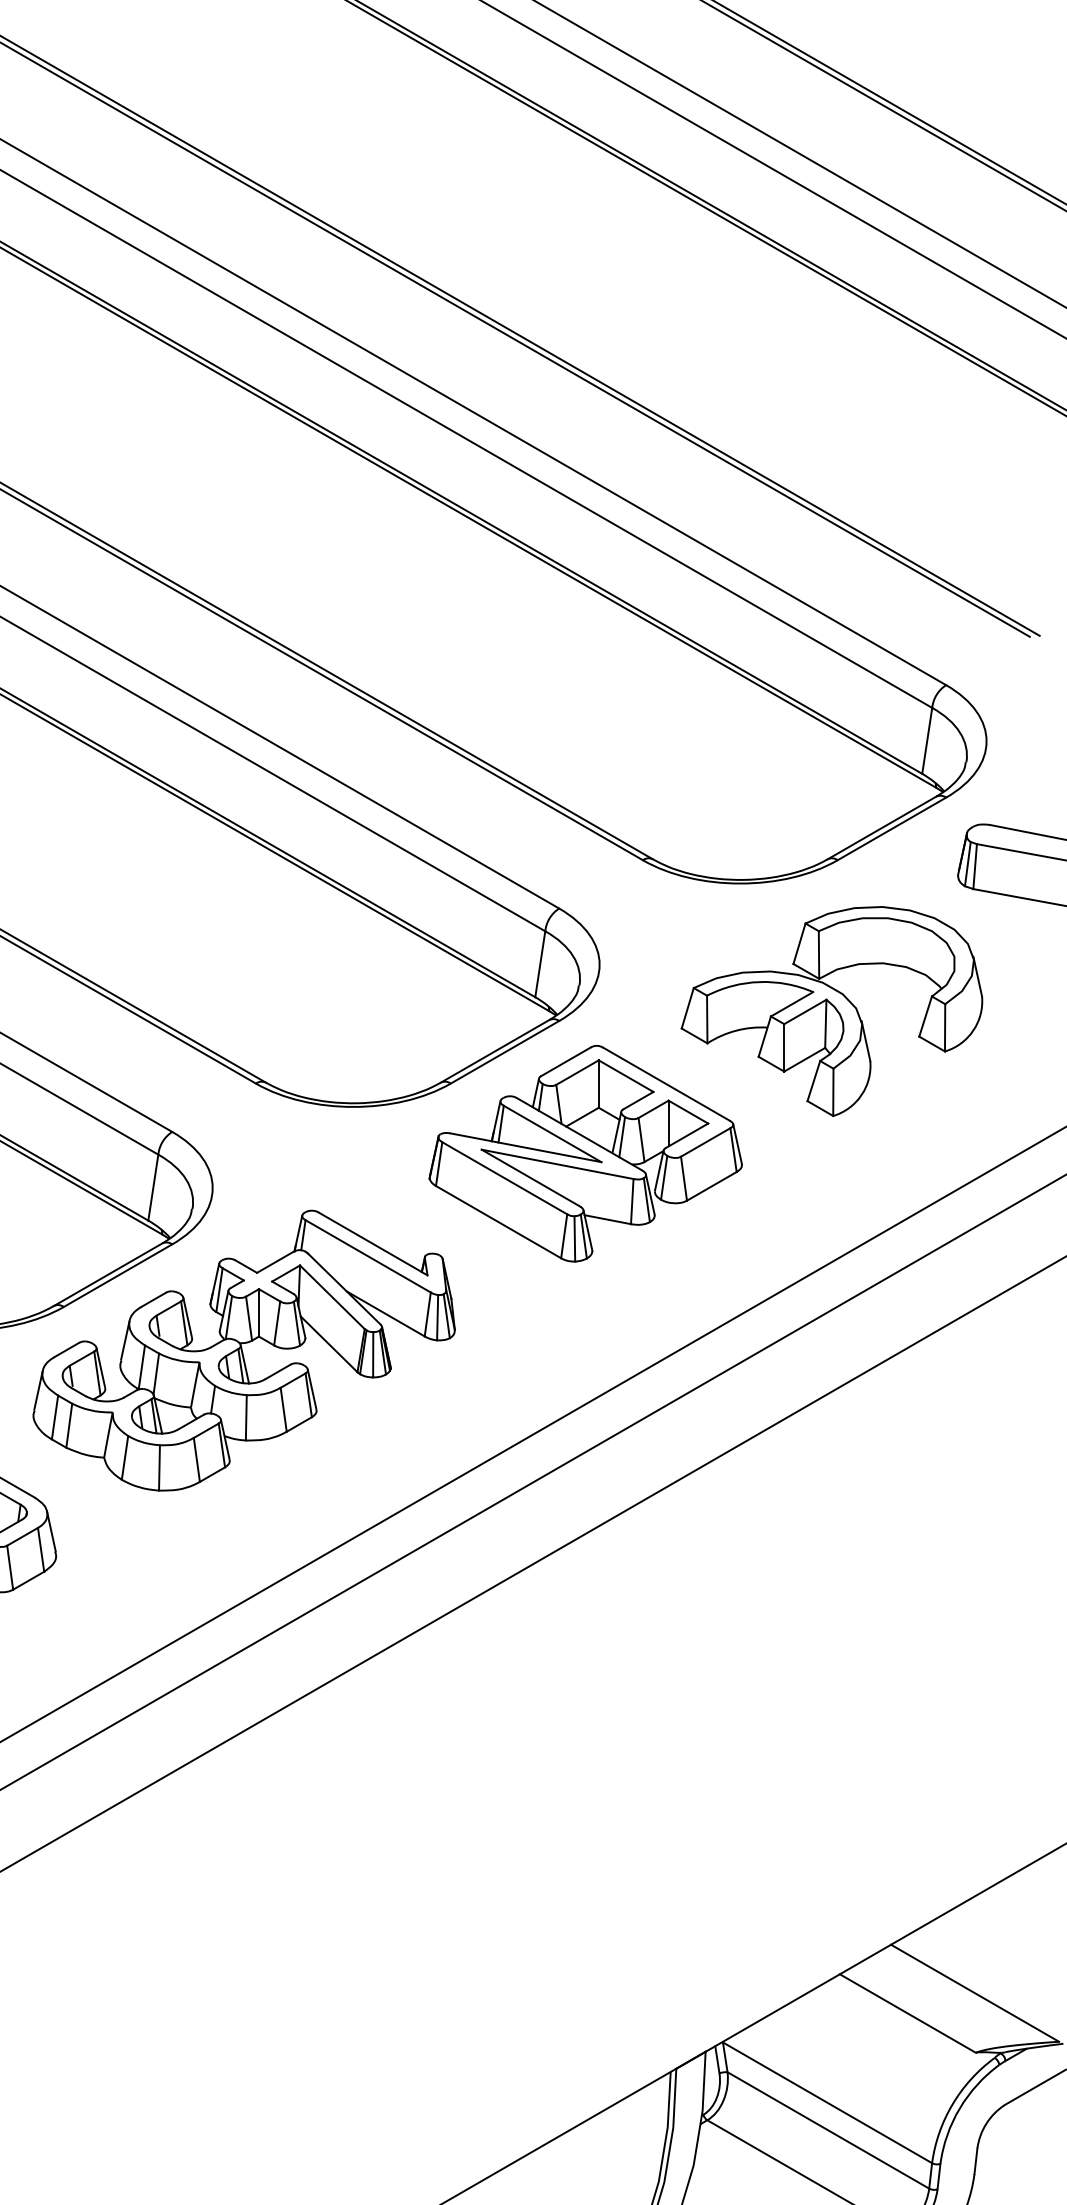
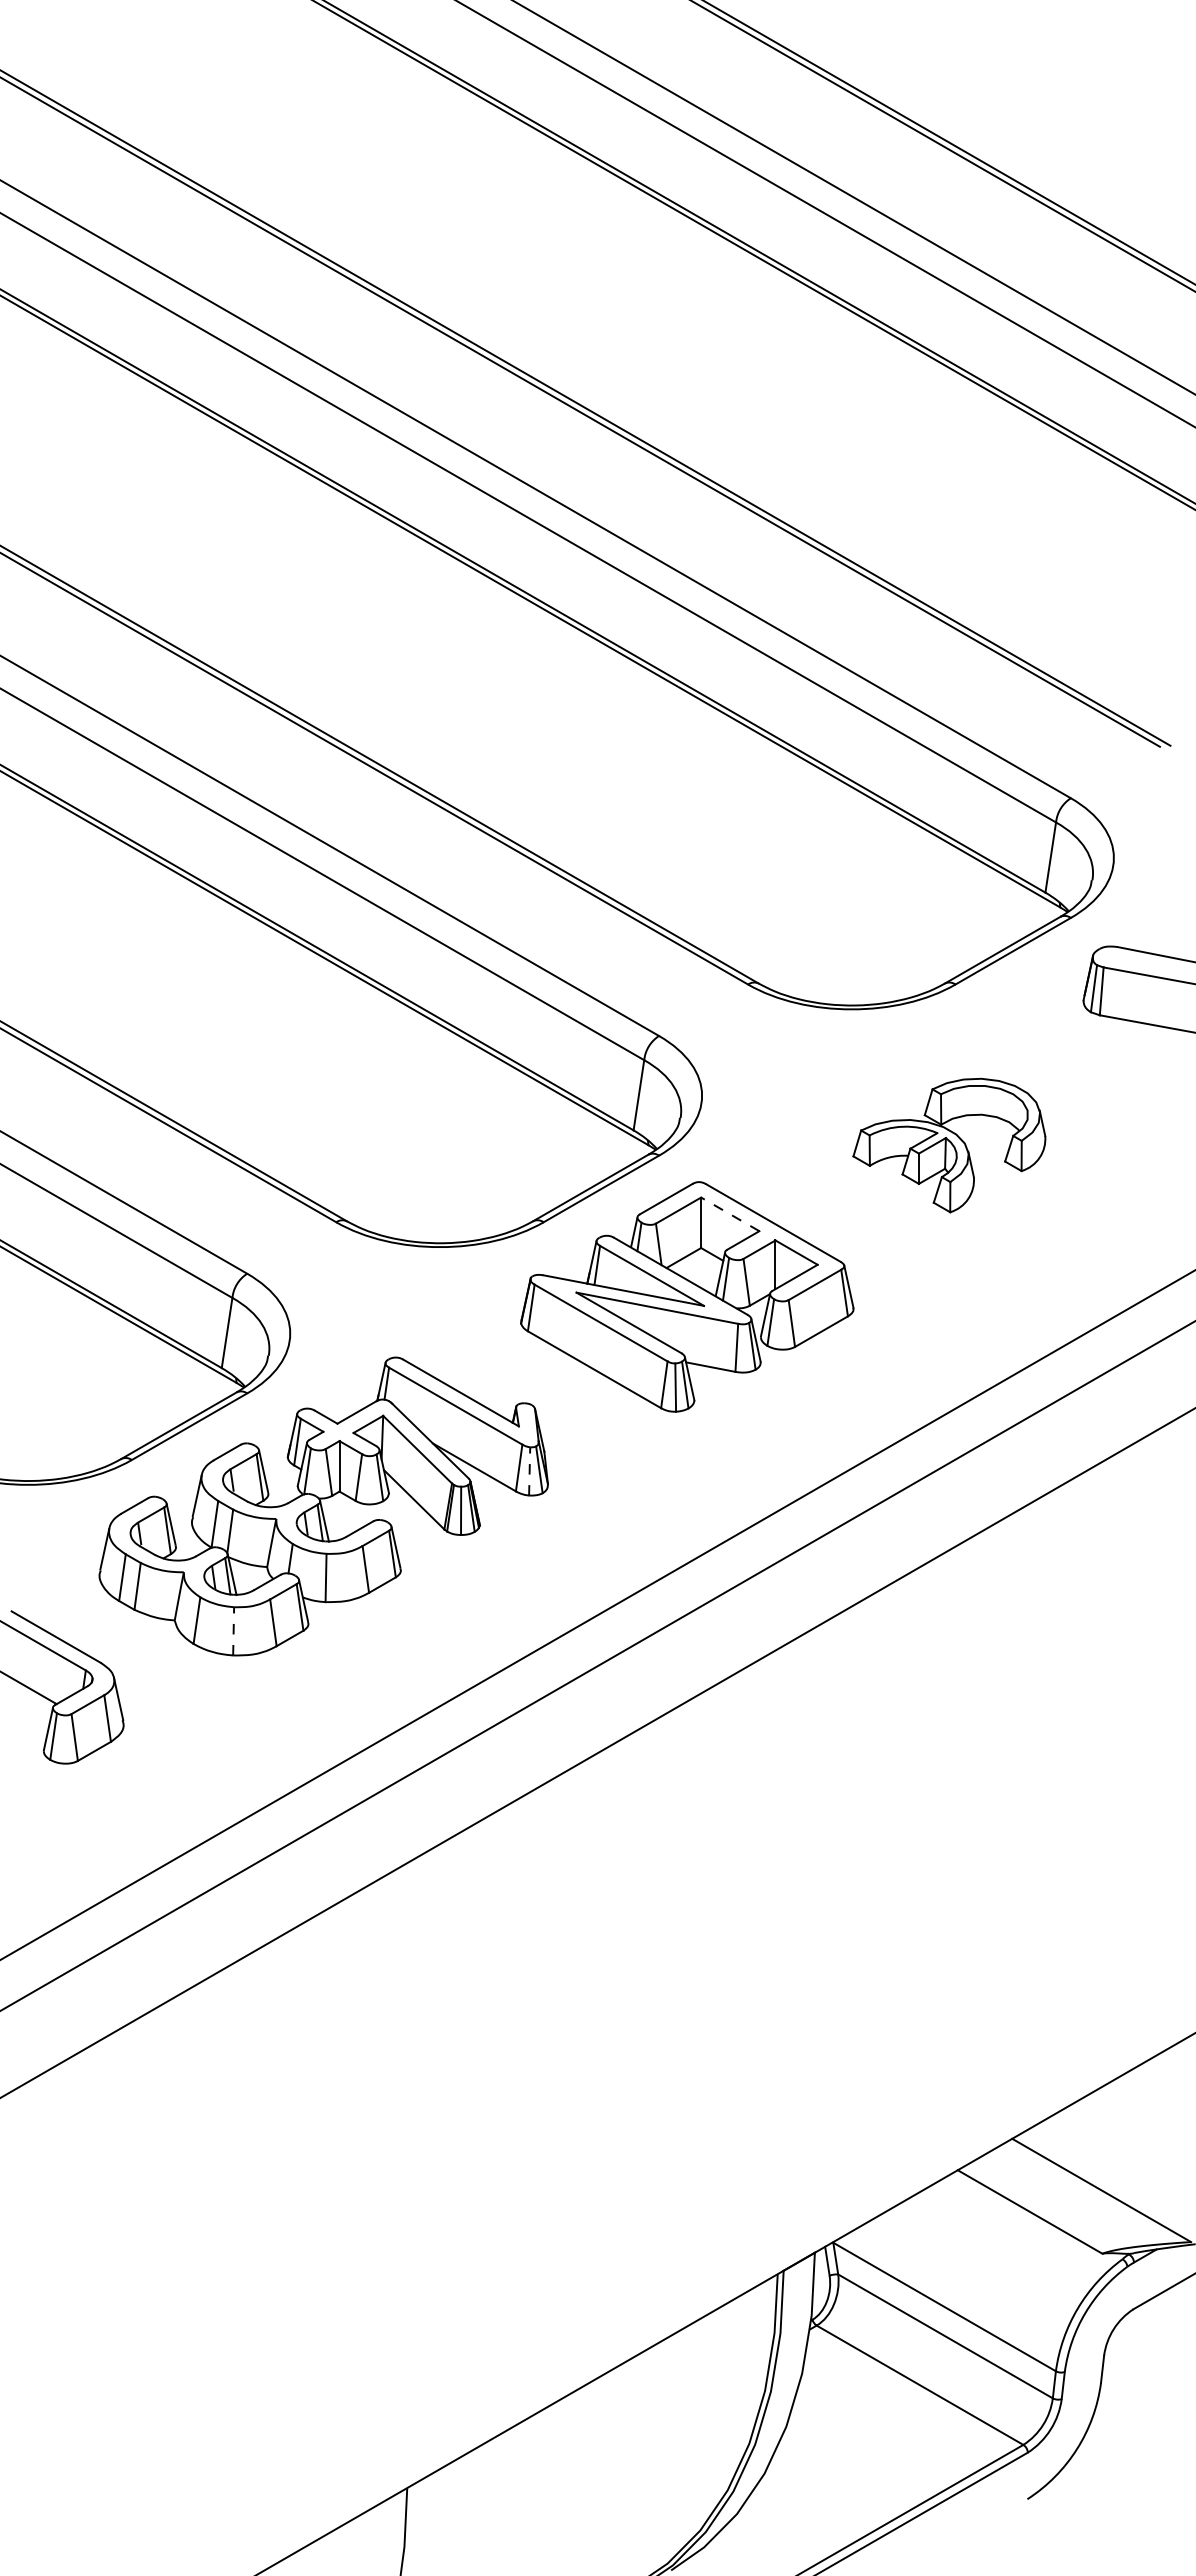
part: (832, 1011) -> (949, 1145), size x0.6
line: (626, 1076) -> (730, 1214), solid -> dashed
line: (437, 1316) -> (529, 1470), solid -> dashed
line: (159, 1467) -> (233, 1630), solid -> dashed

